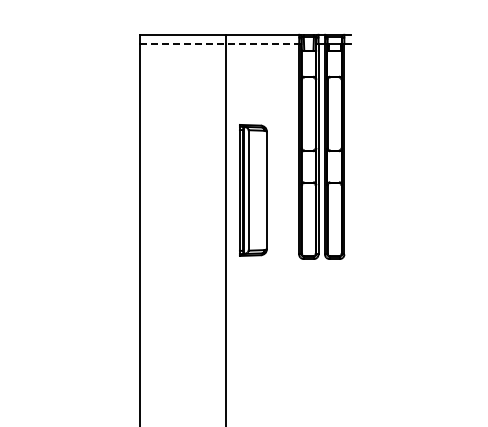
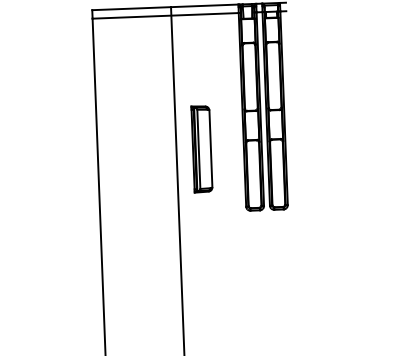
line: (220, 44) -> (166, 16), dashed -> solid
part: (253, 189) -> (201, 148), size x0.71

